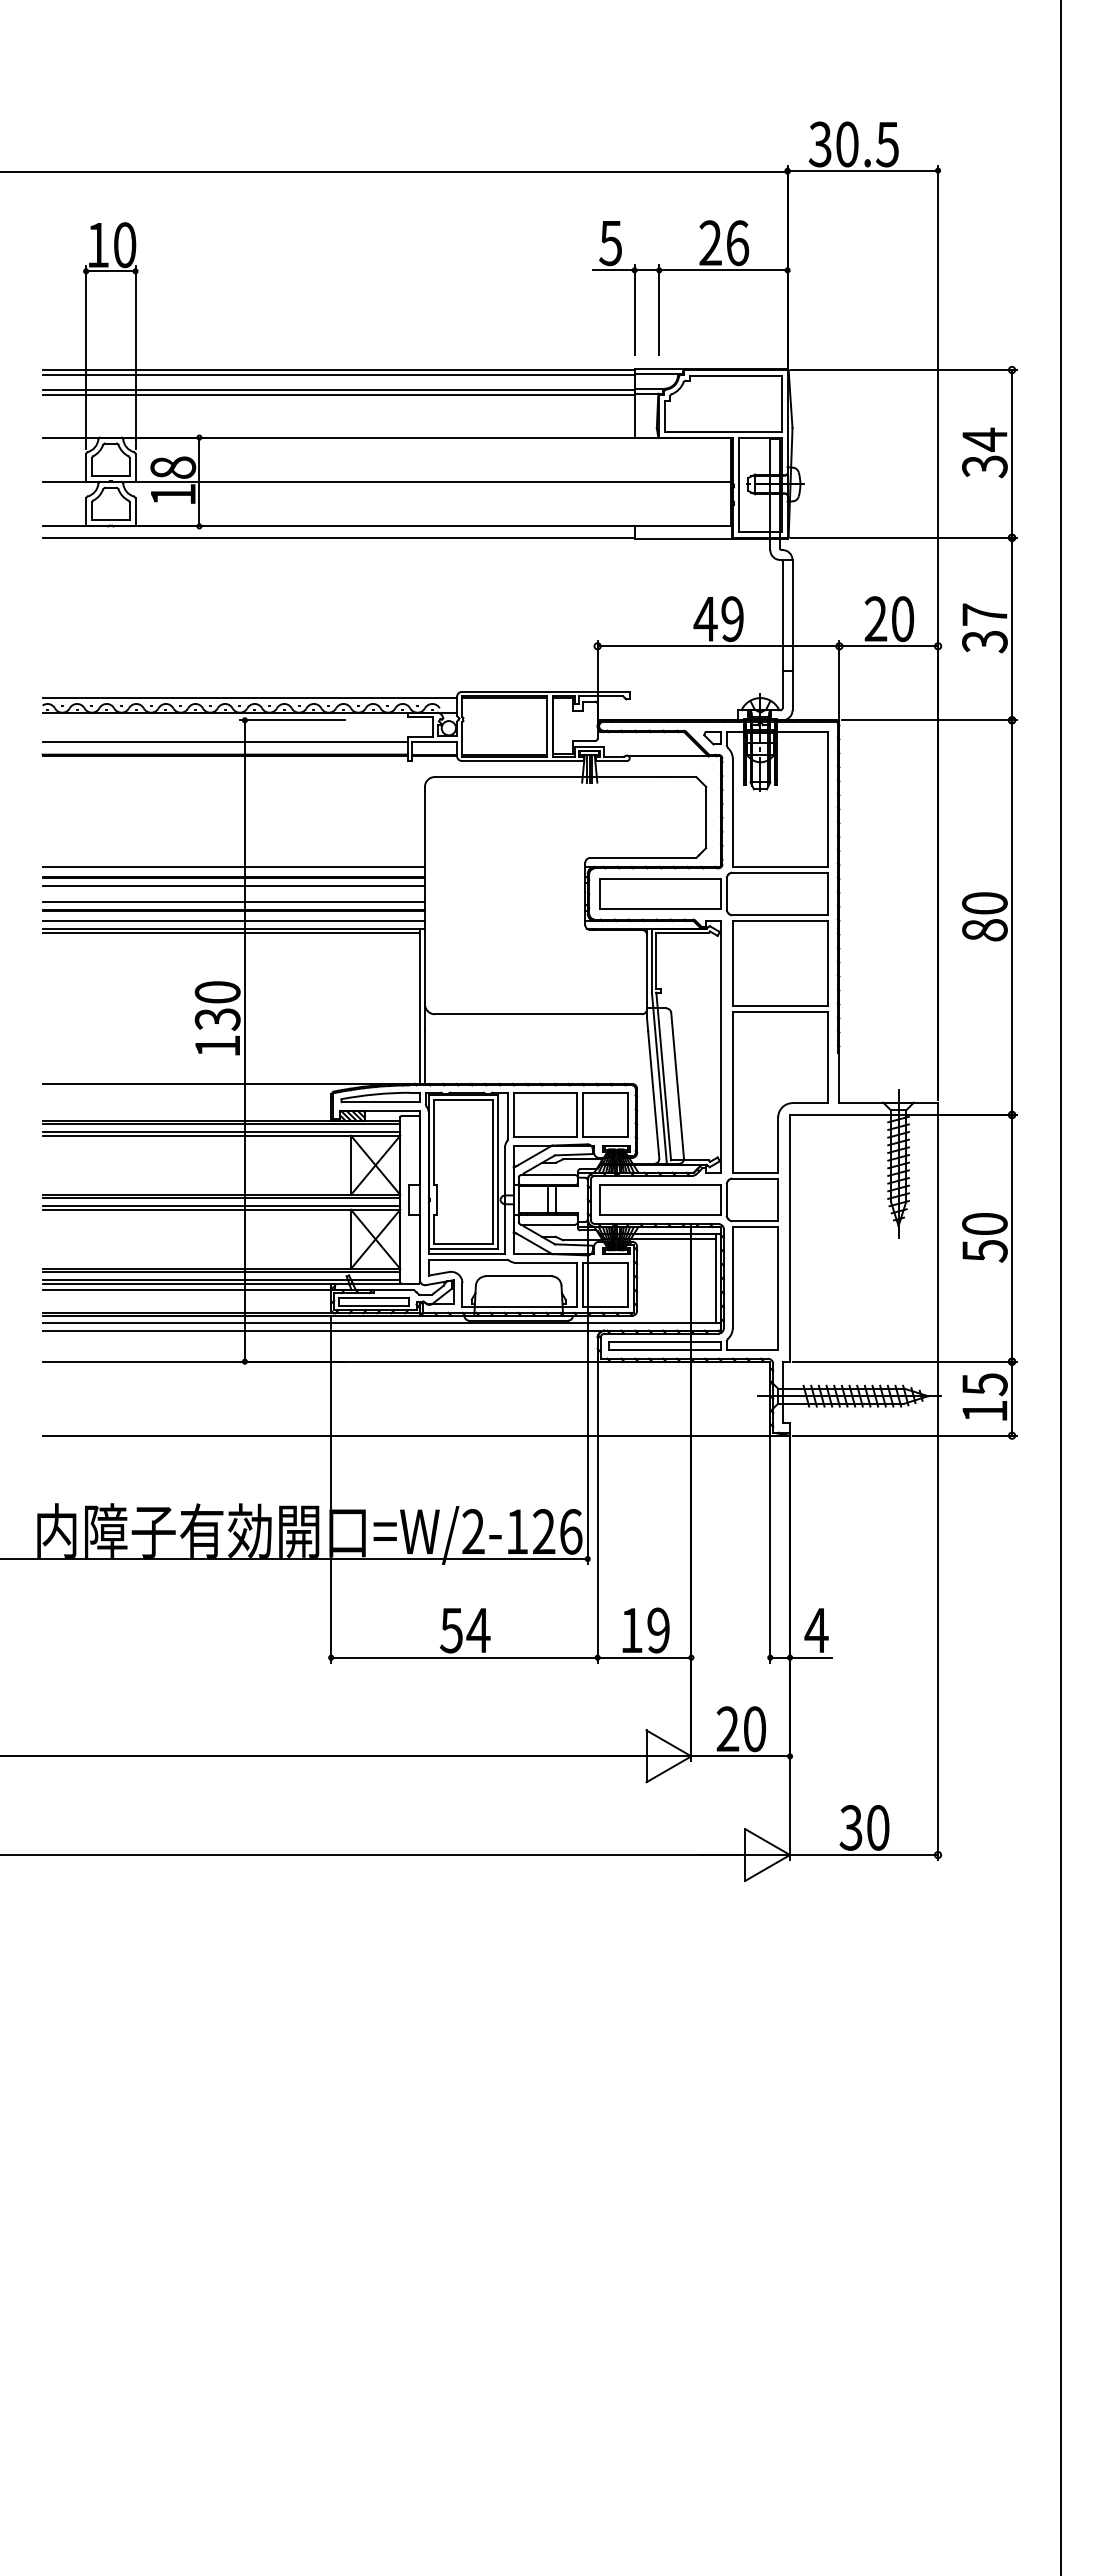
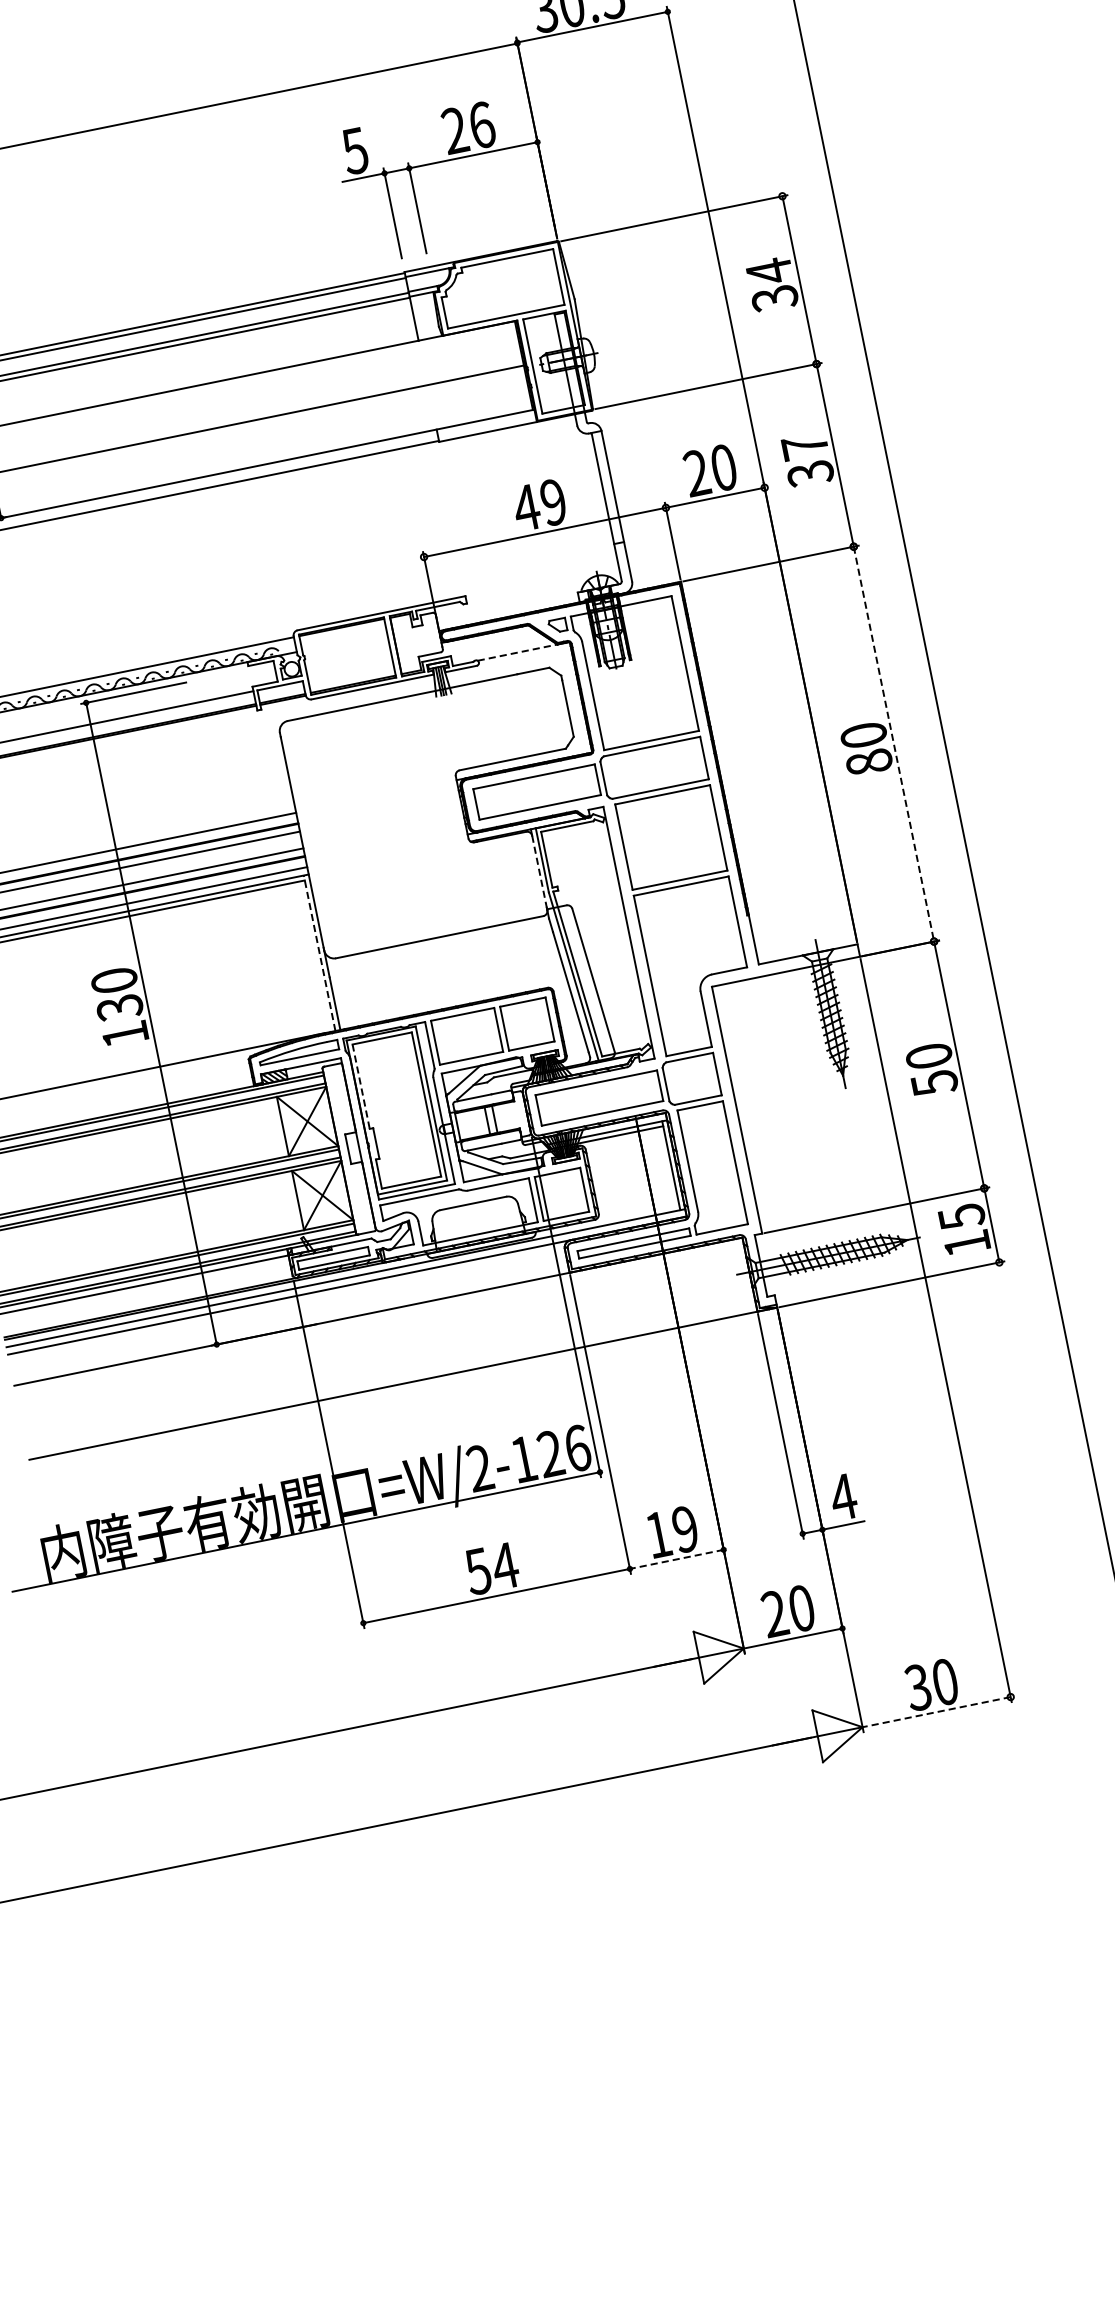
line: (669, 756) -> (518, 652), solid -> dashed
line: (1012, 918) -> (894, 744), solid -> dashed
line: (646, 969) -> (538, 870), solid -> dashed
line: (420, 1006) -> (320, 953), solid -> dashed
line: (433, 1142) -> (360, 1086), solid -> dashed
line: (644, 1657) -> (676, 1559), solid -> dashed
line: (863, 1855) -> (936, 1712), solid -> dashed

